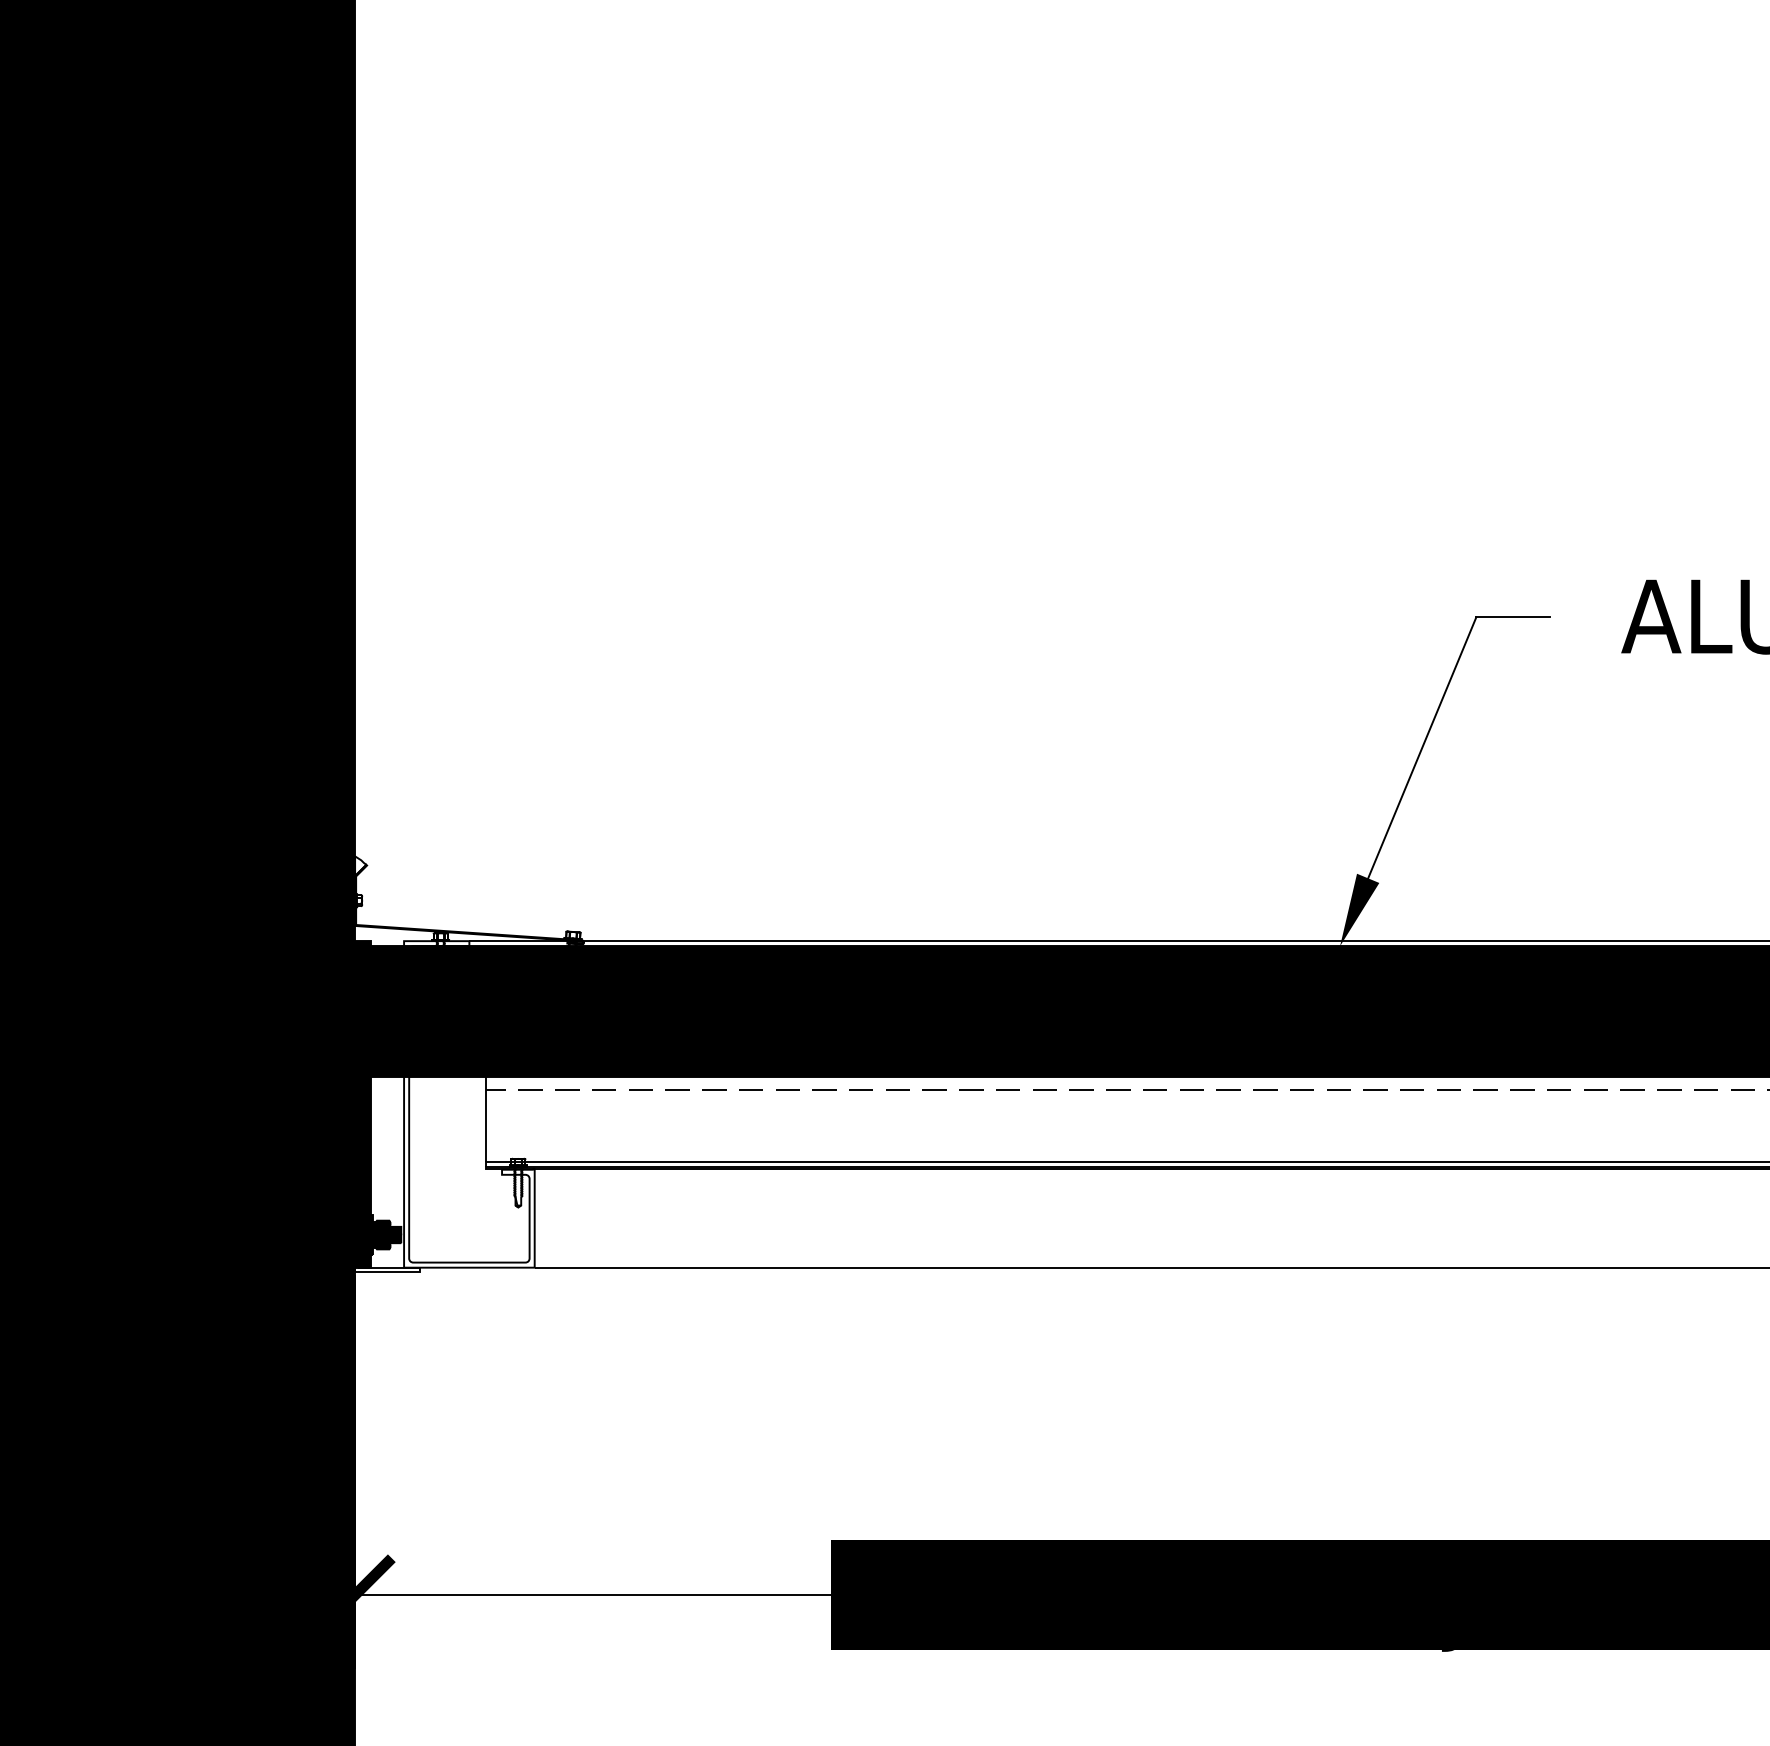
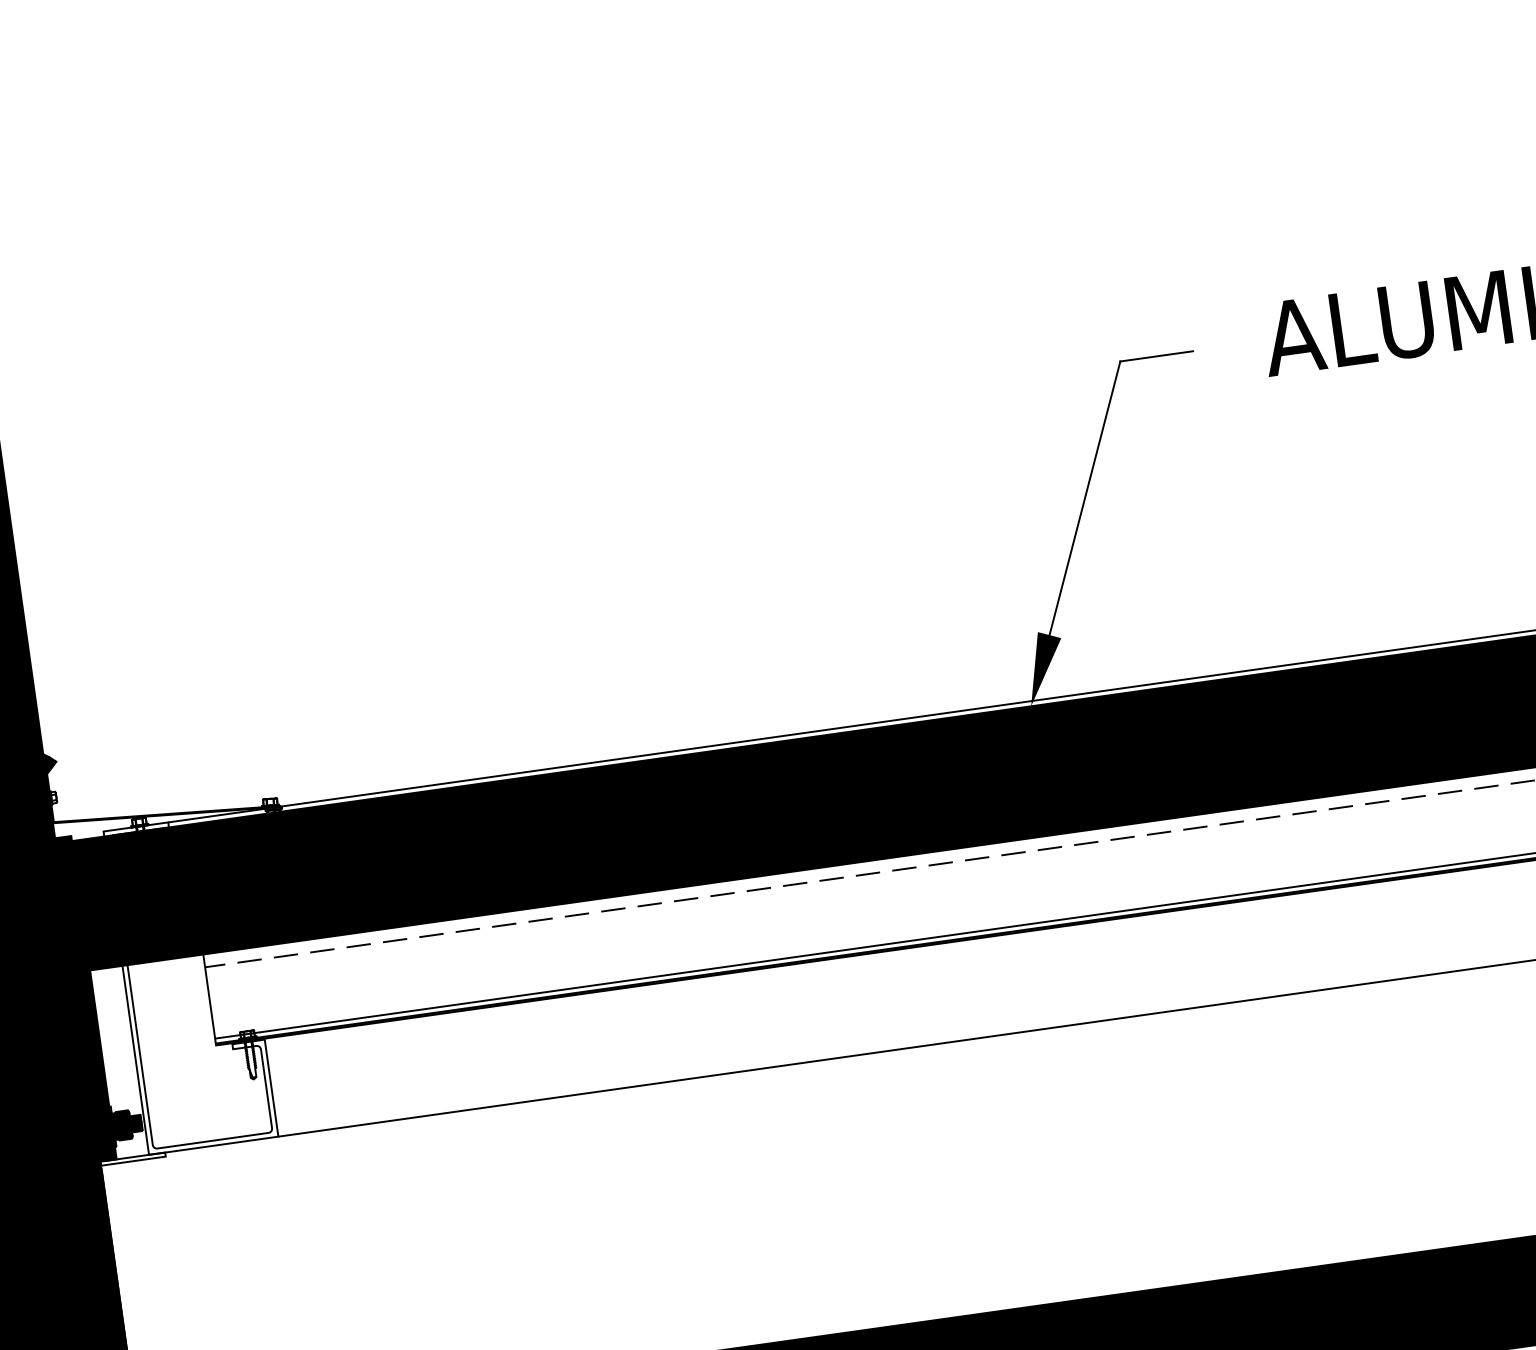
fill: (360, 866) -> (50, 763), added

